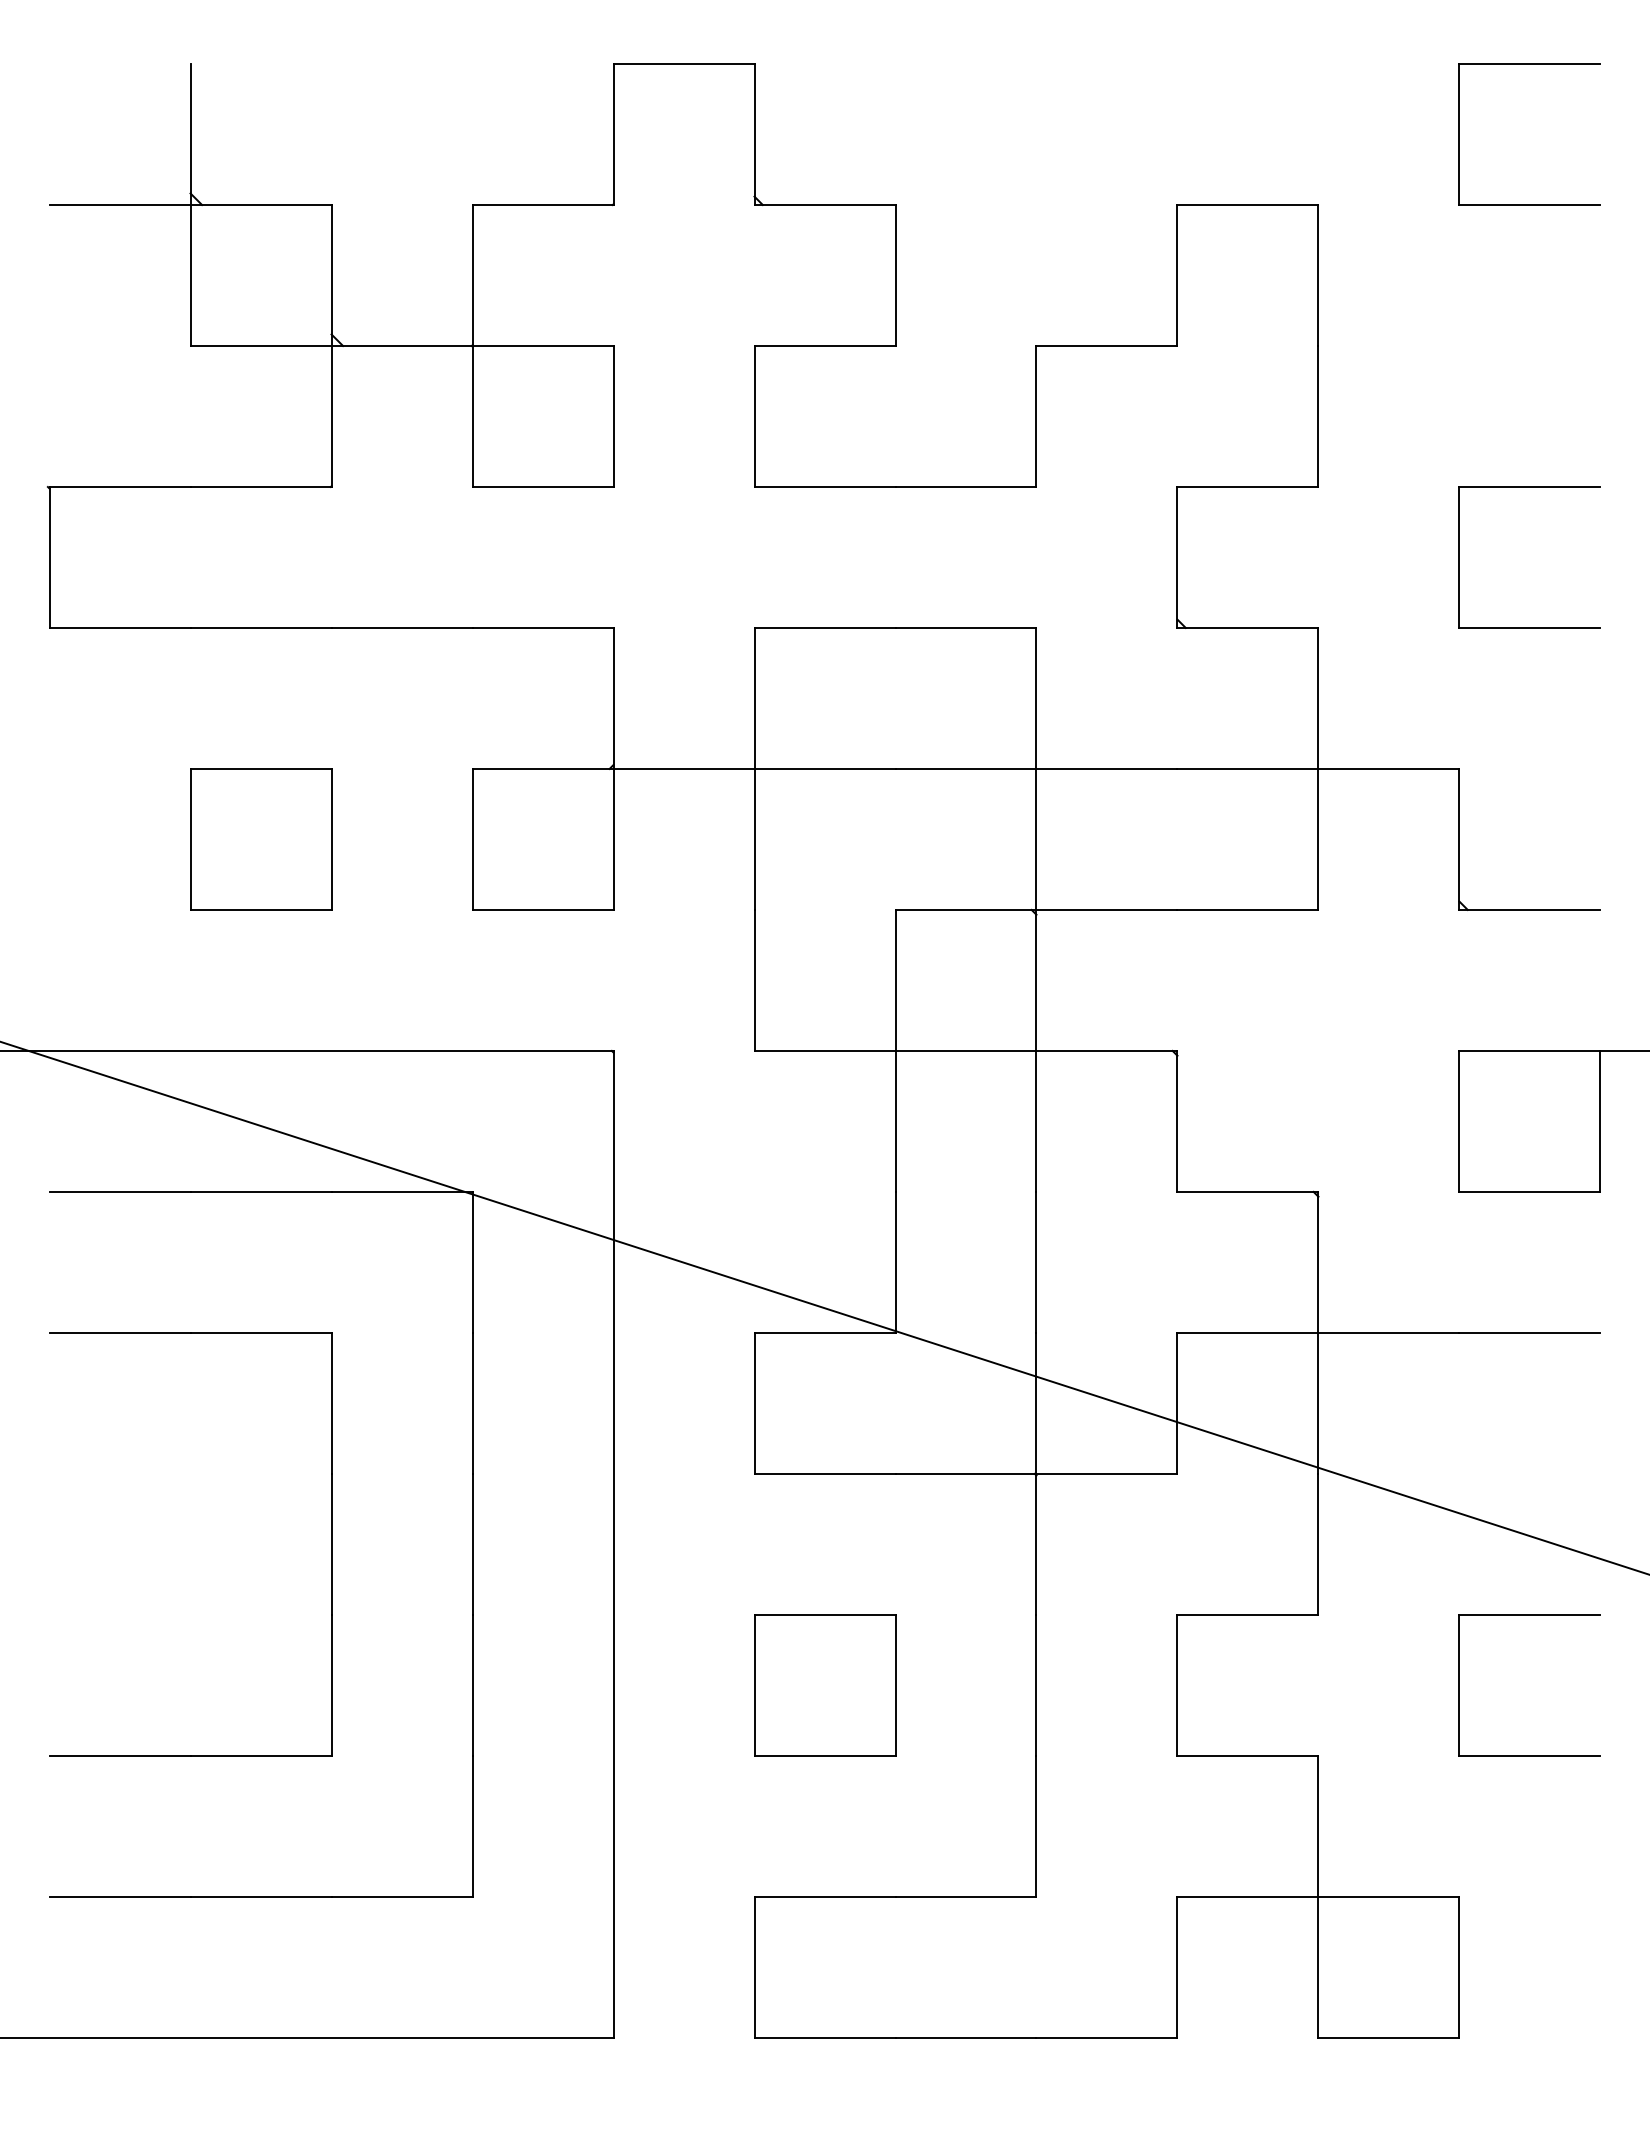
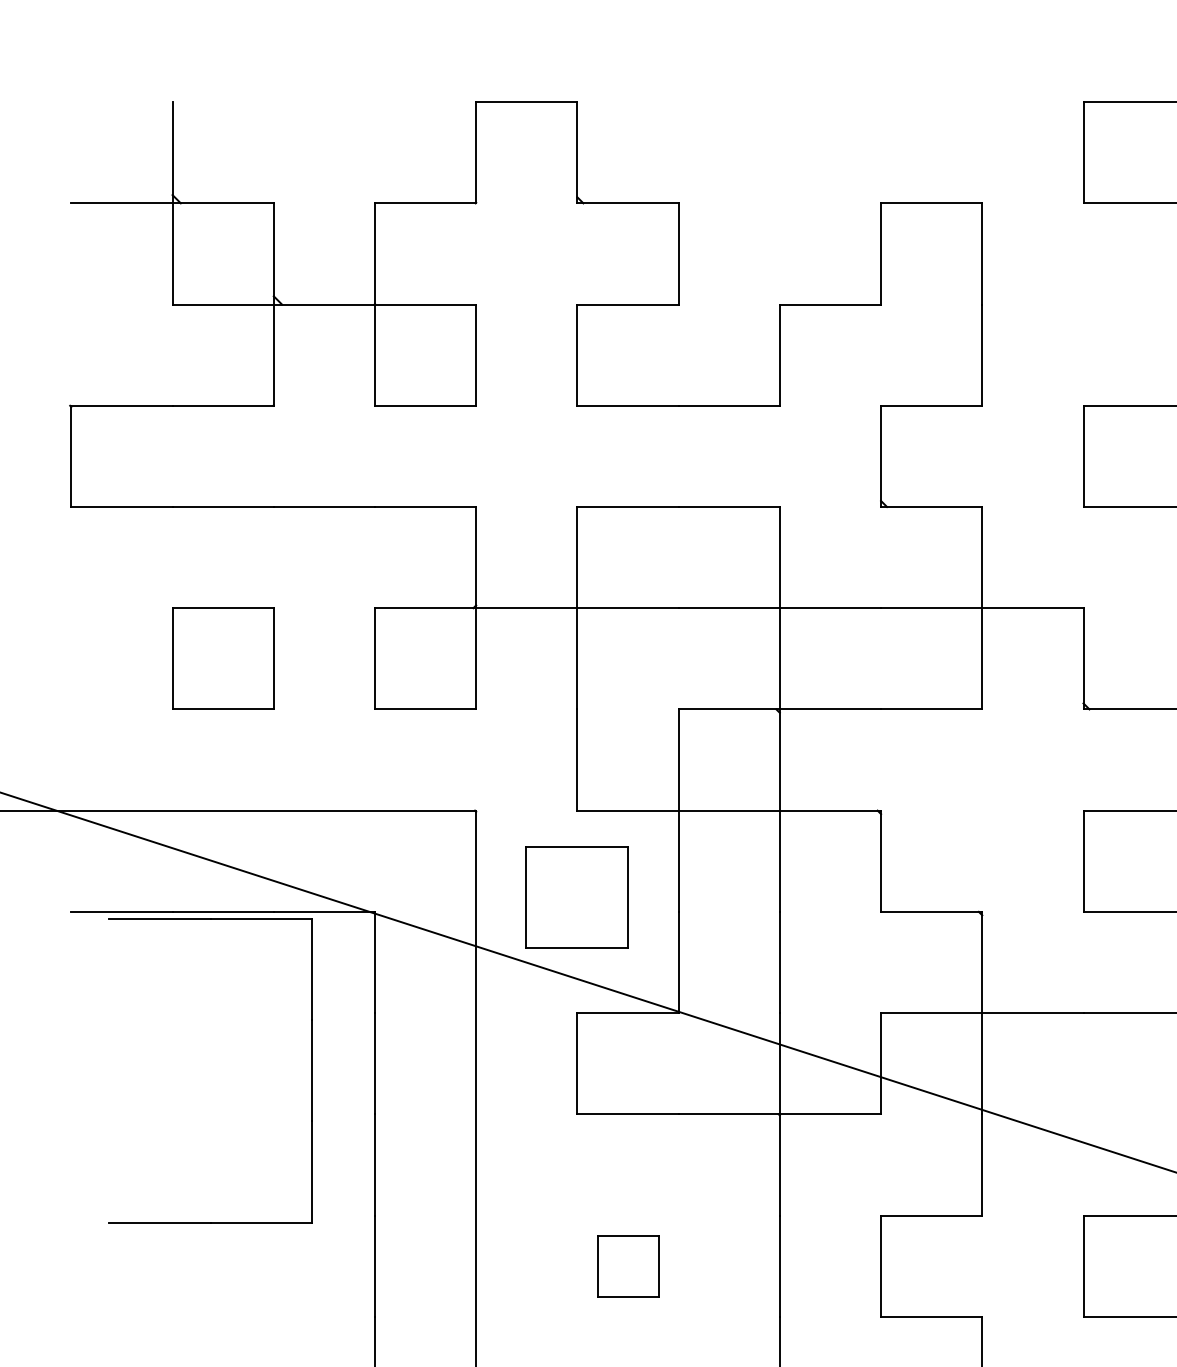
part: (754, 1172) -> (577, 897), added
part: (331, 1544) -> (311, 1070), moved
part: (825, 1685) -> (628, 1266), size x0.6

